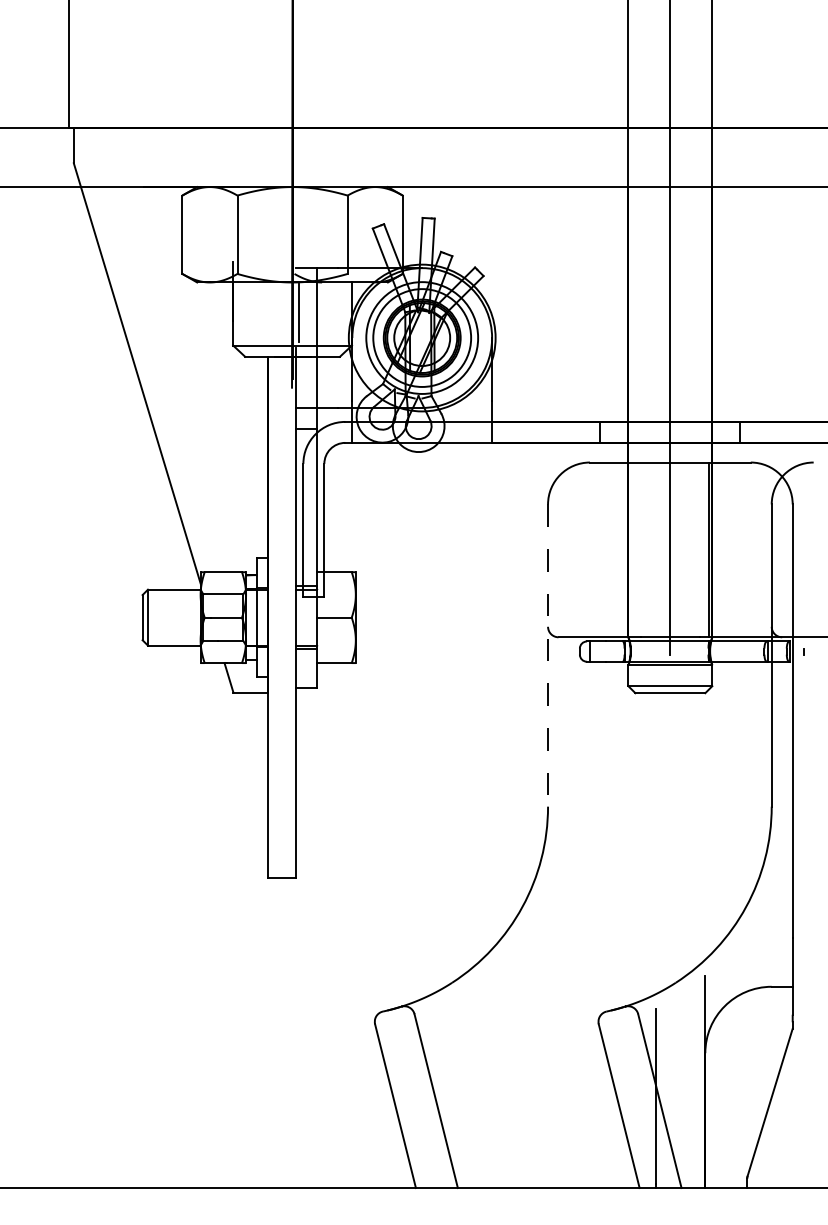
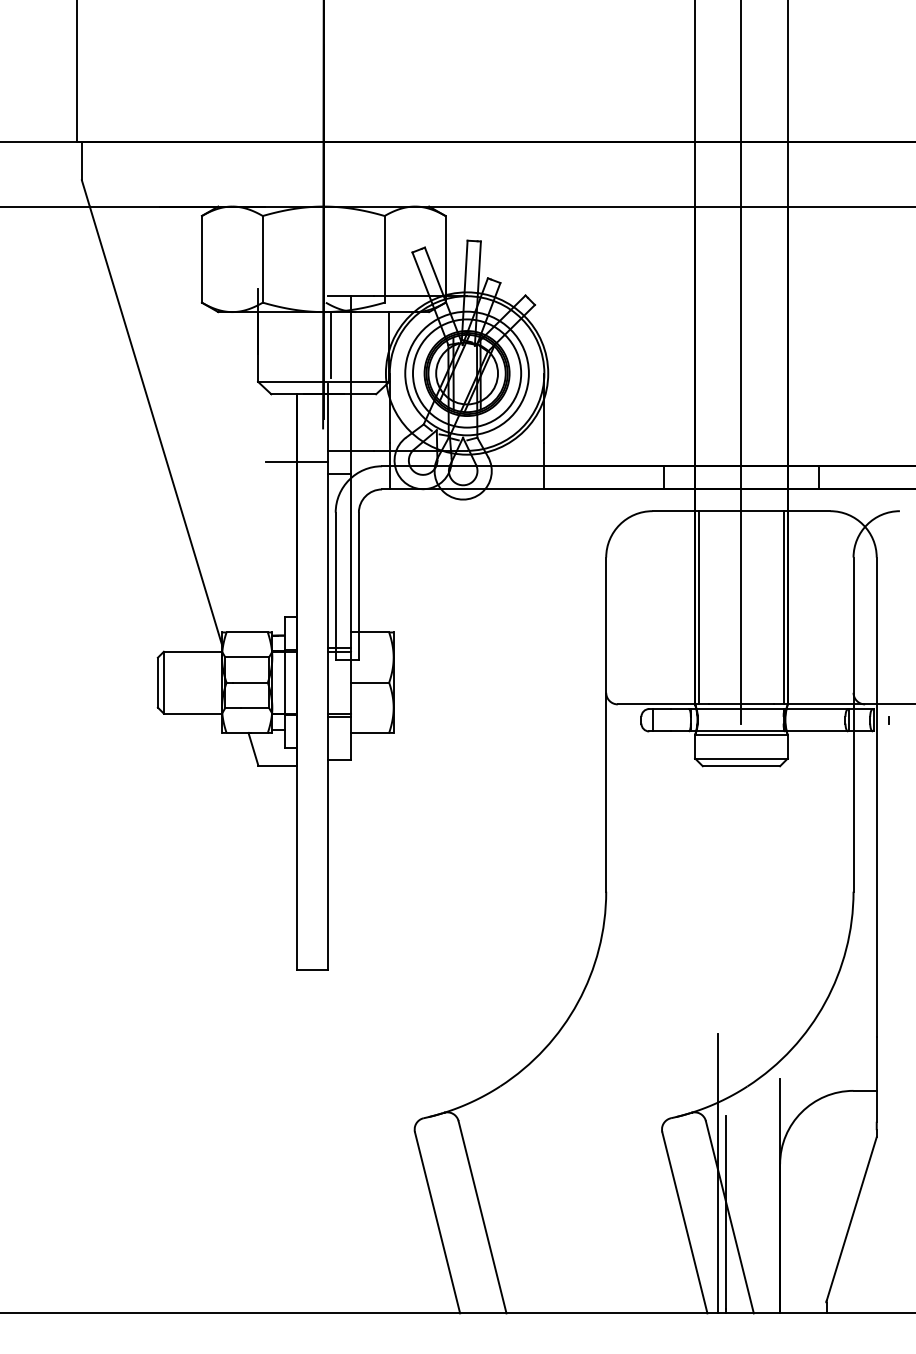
line: (267, 418) -> (296, 462), added
line: (632, 549) -> (699, 607), added
line: (548, 656) -> (606, 725), dashed -> solid
line: (649, 1061) -> (718, 1173), added

